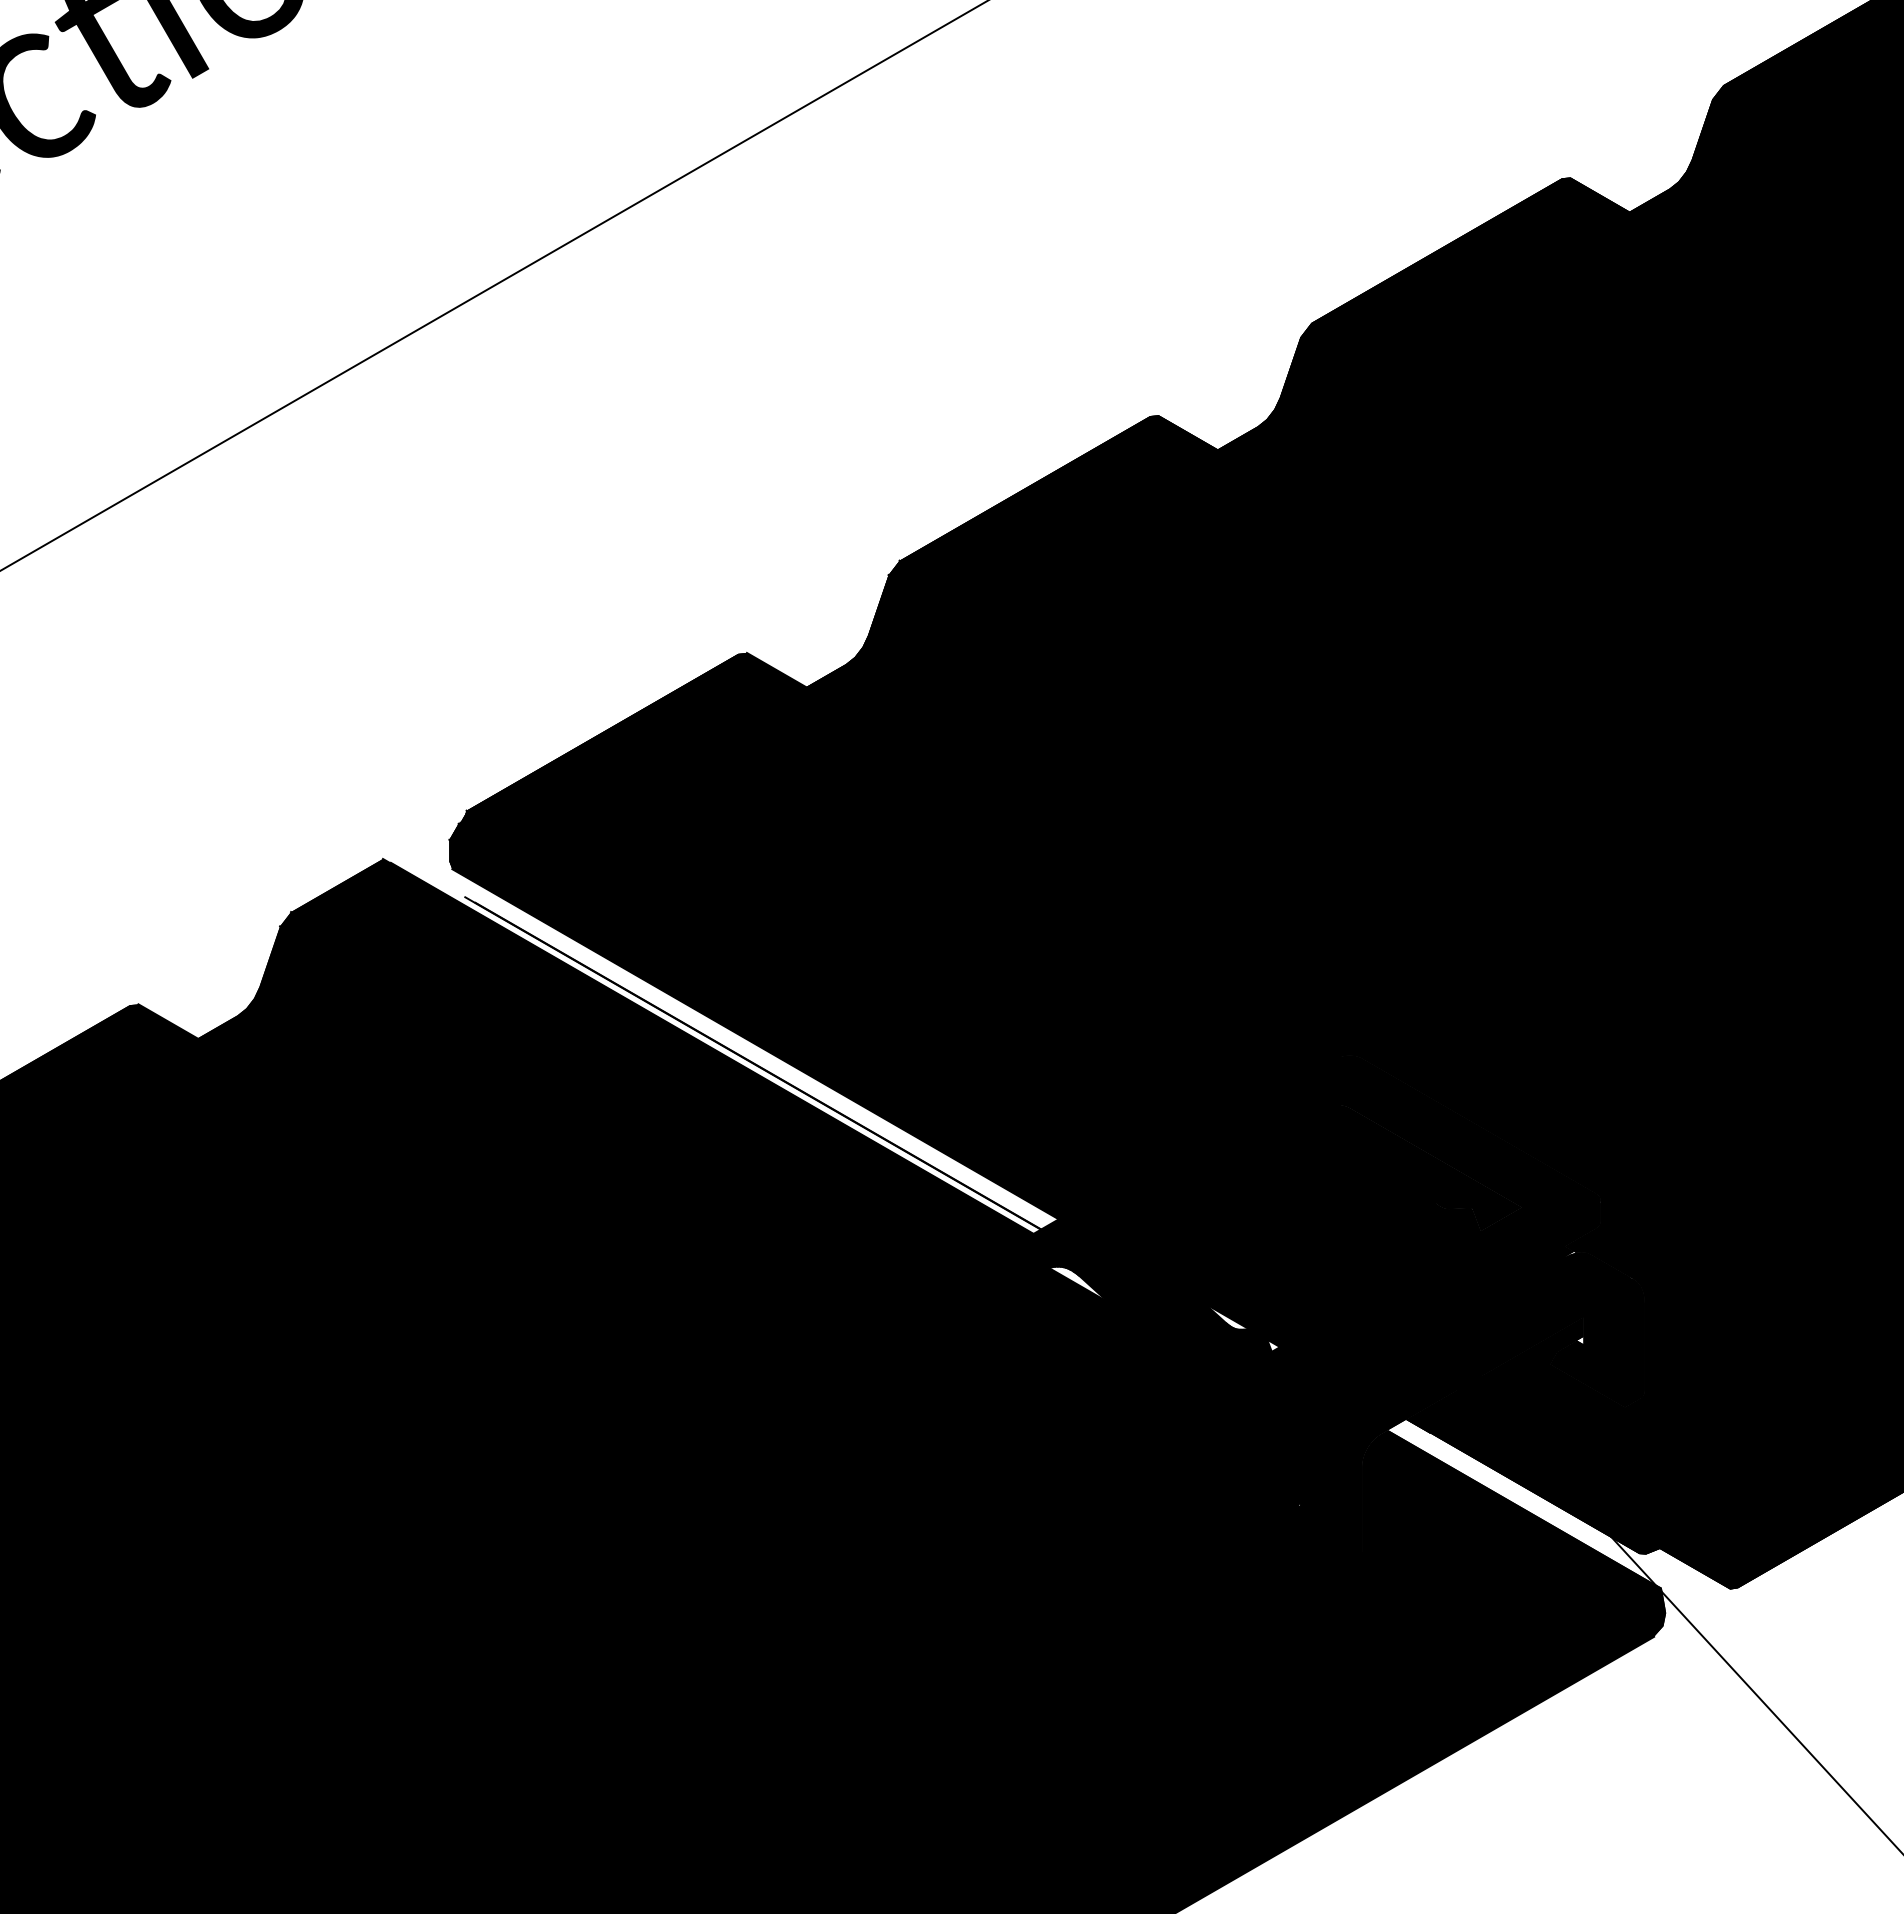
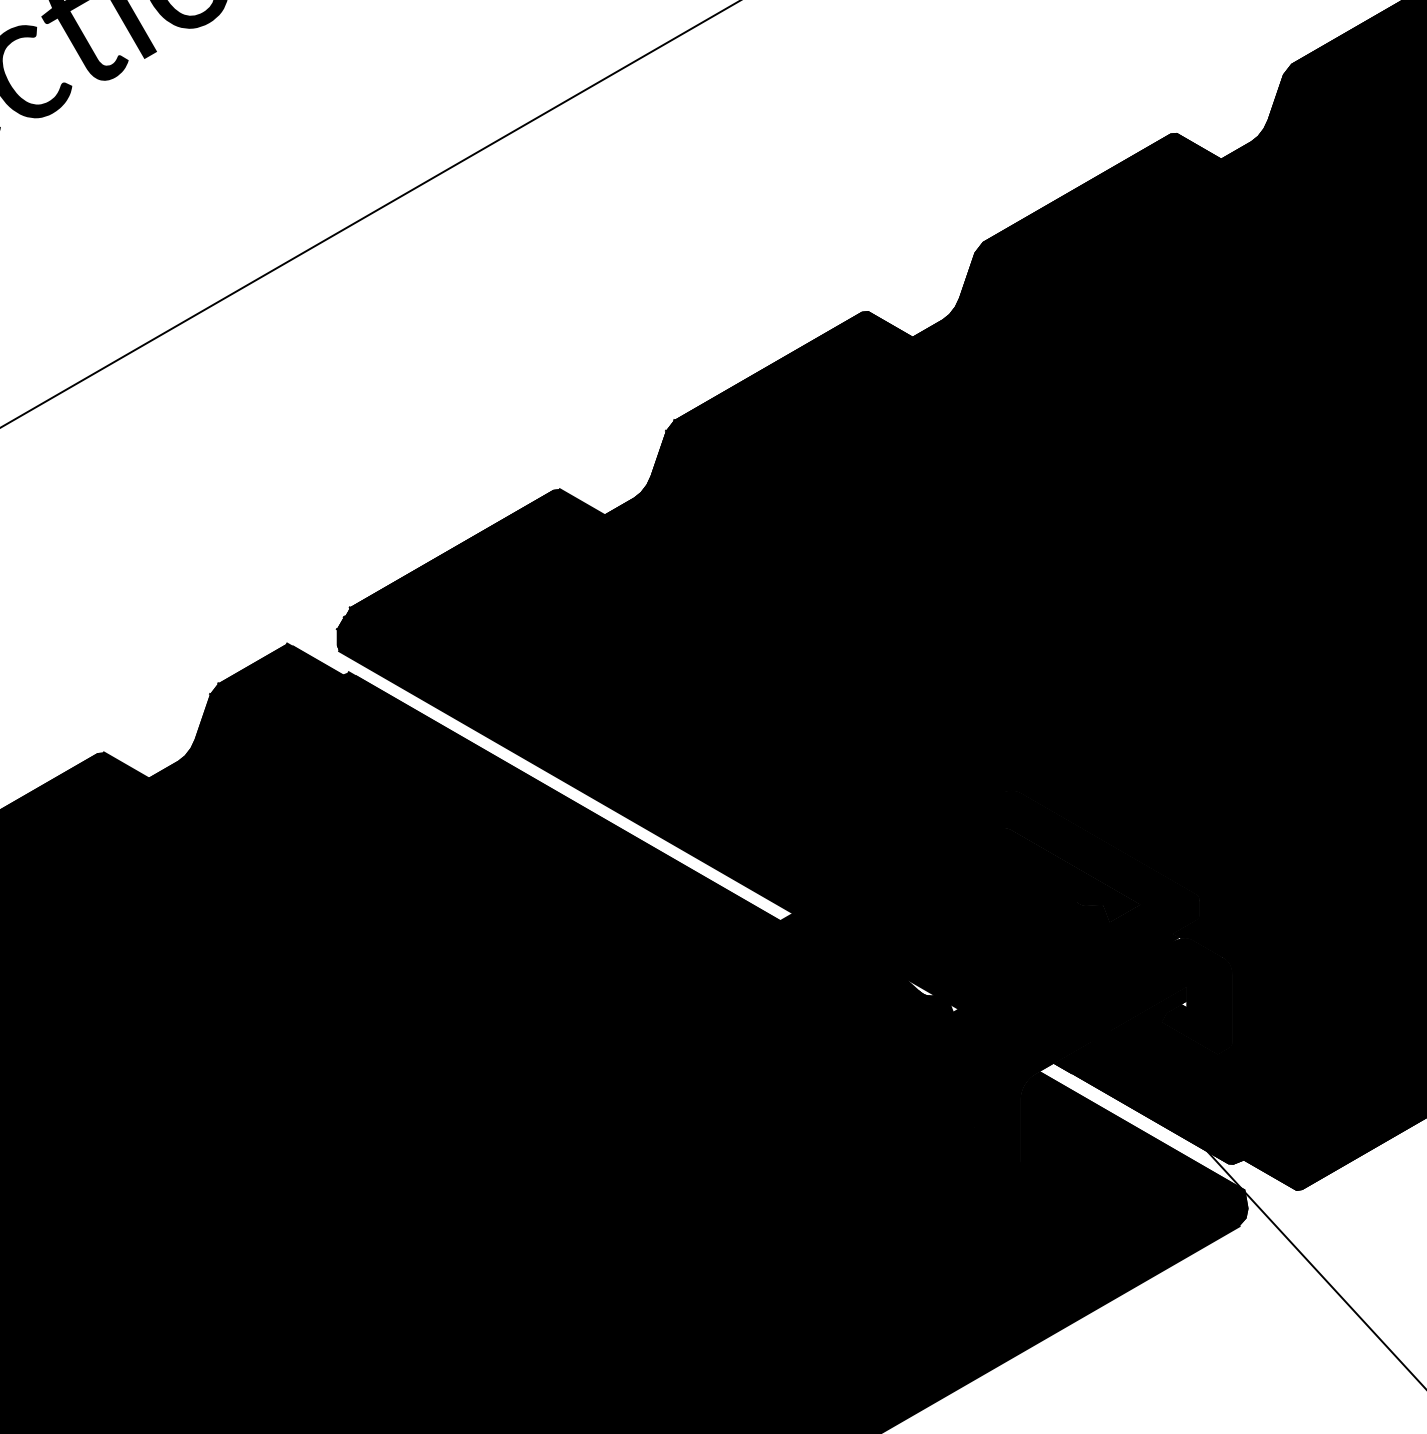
fill: (748, 1065) -> (561, 798), added
fill: (1078, 1284) -> (808, 962), added

